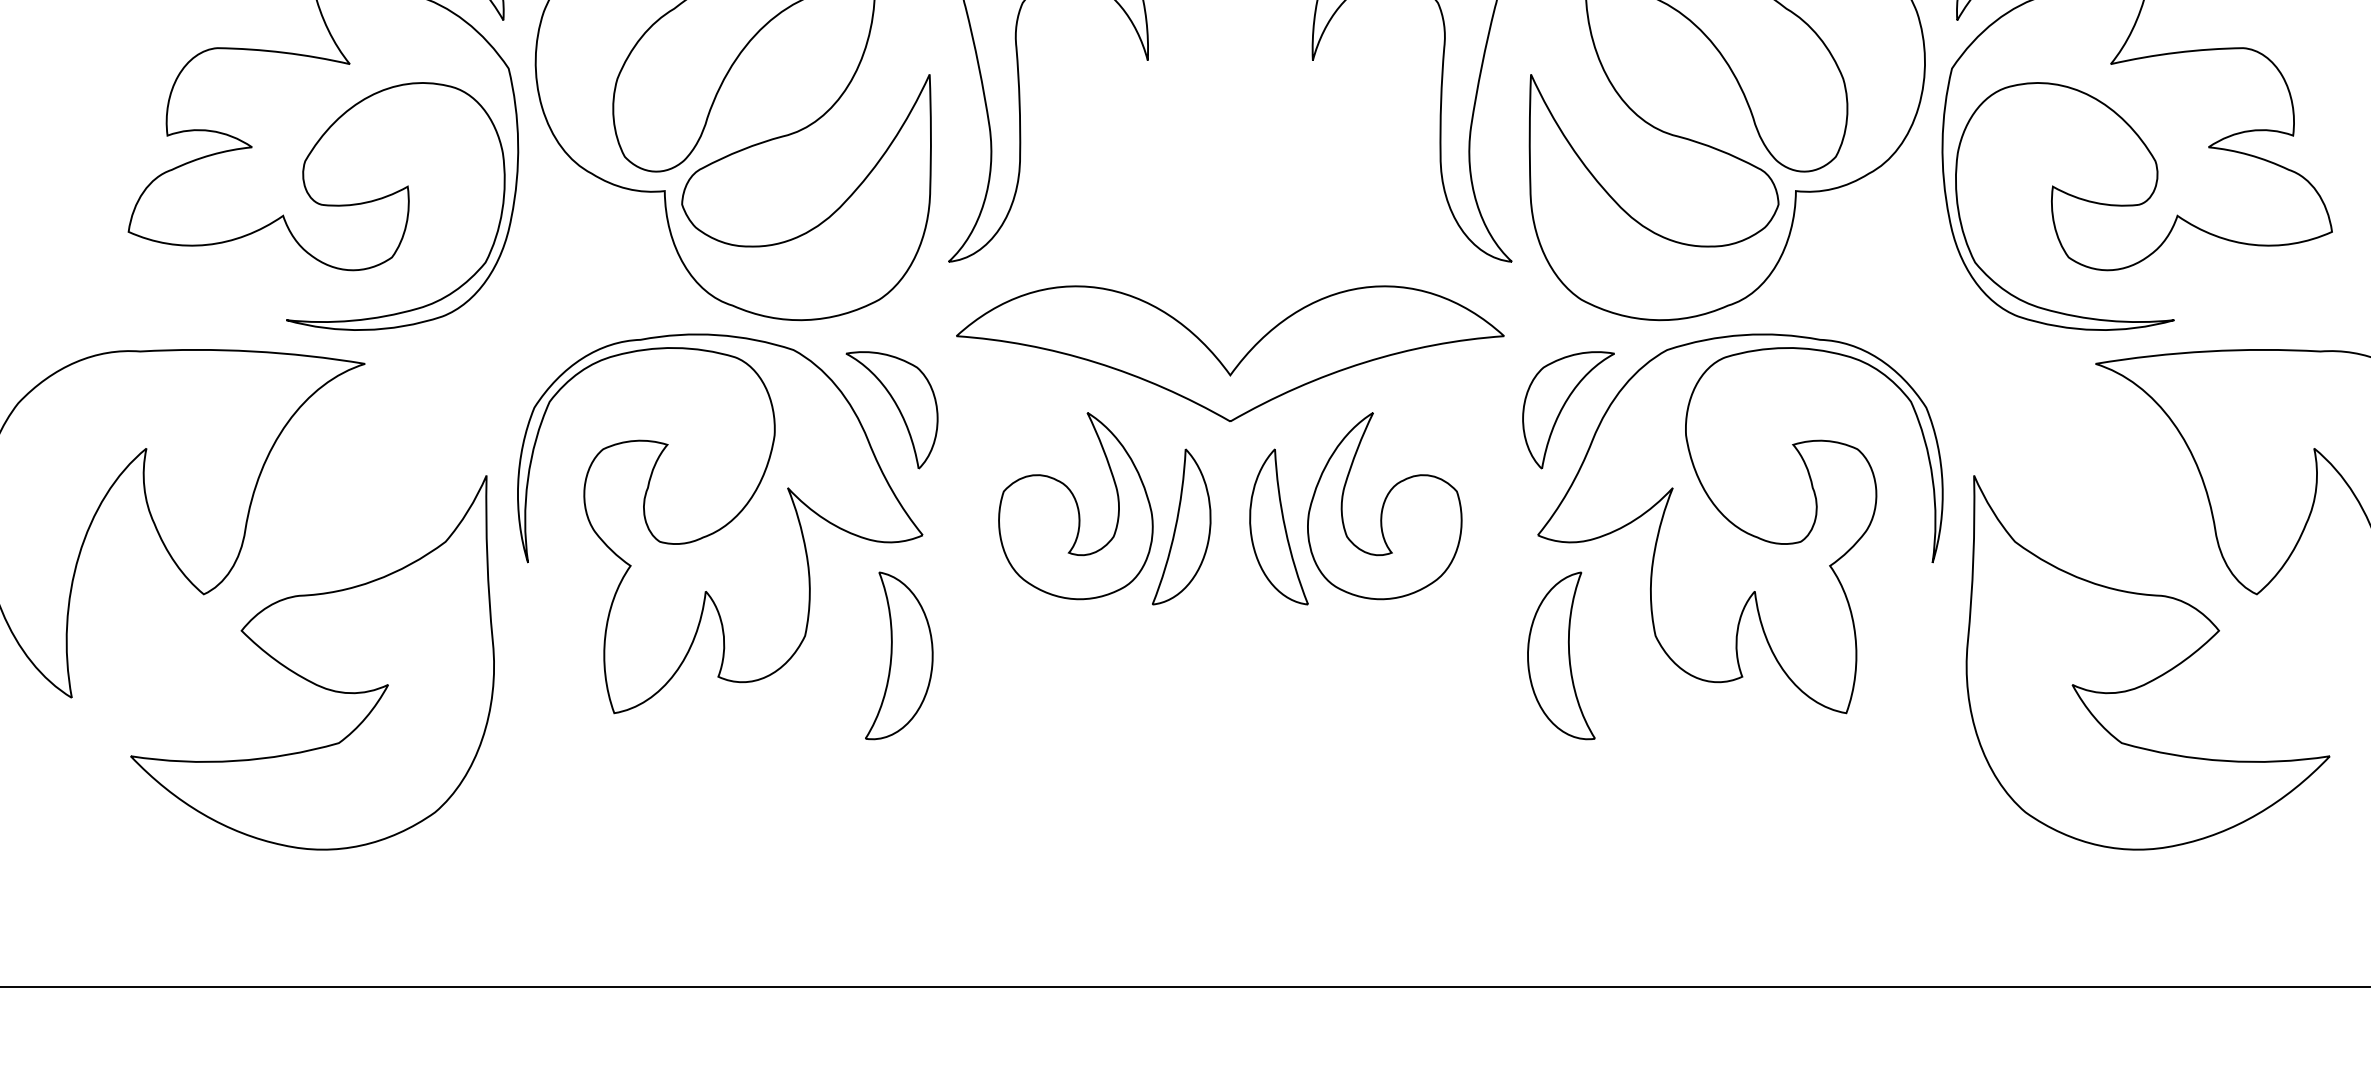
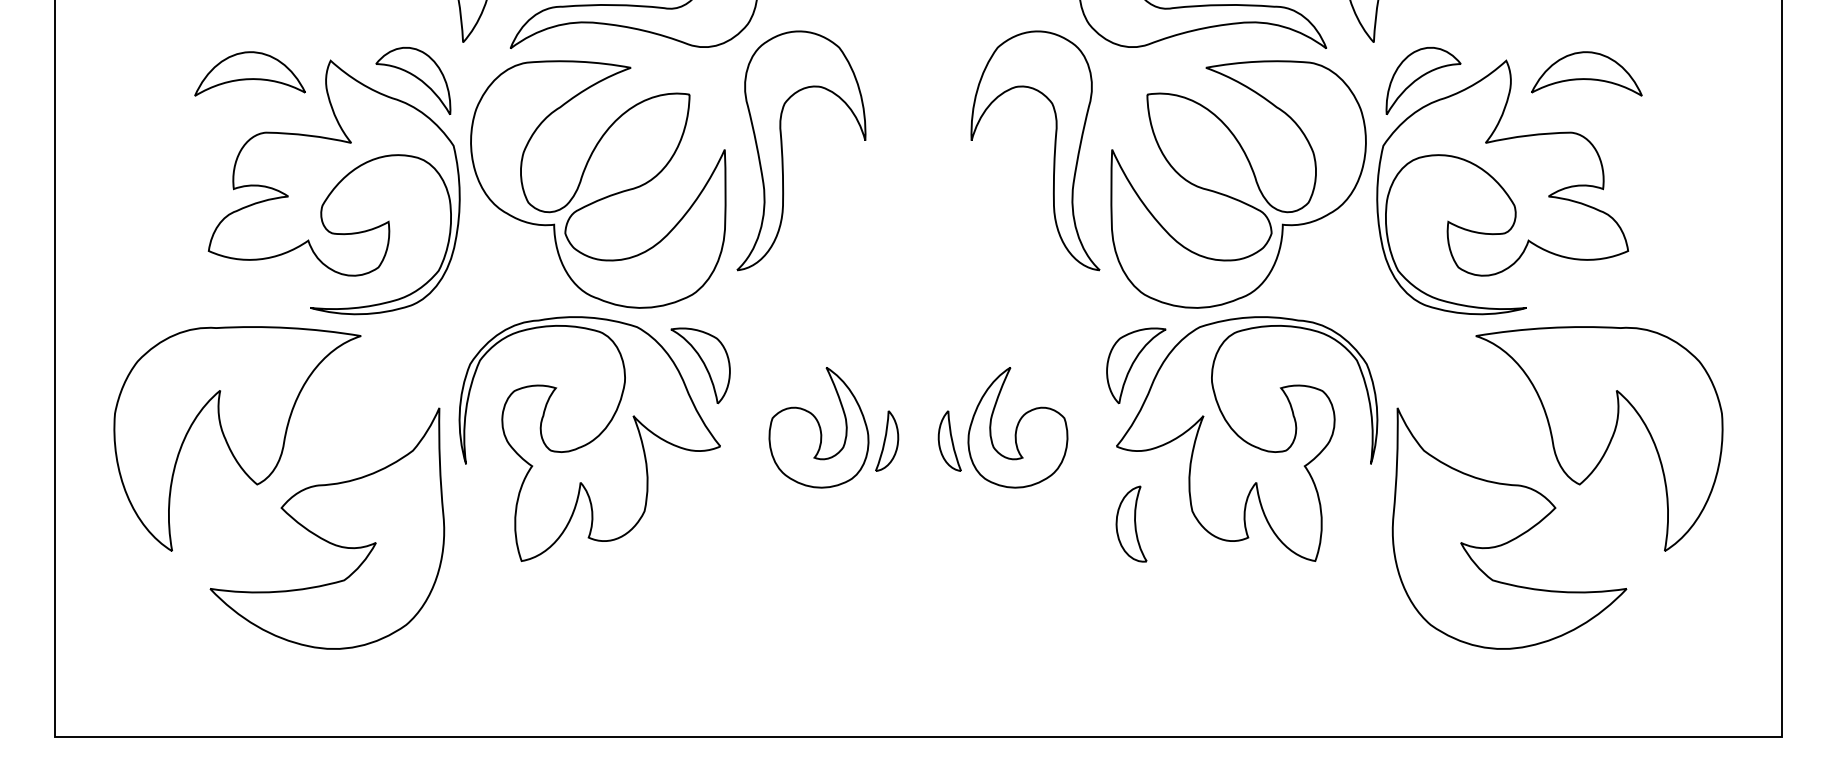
part: (1219, 358) -> (911, 332), removed
part: (1180, 526) -> (886, 440), size x0.6
part: (1278, 526) -> (949, 440), size x0.6
part: (899, 654) -> (705, 523), removed
part: (1561, 654) -> (1131, 523), size x0.7

